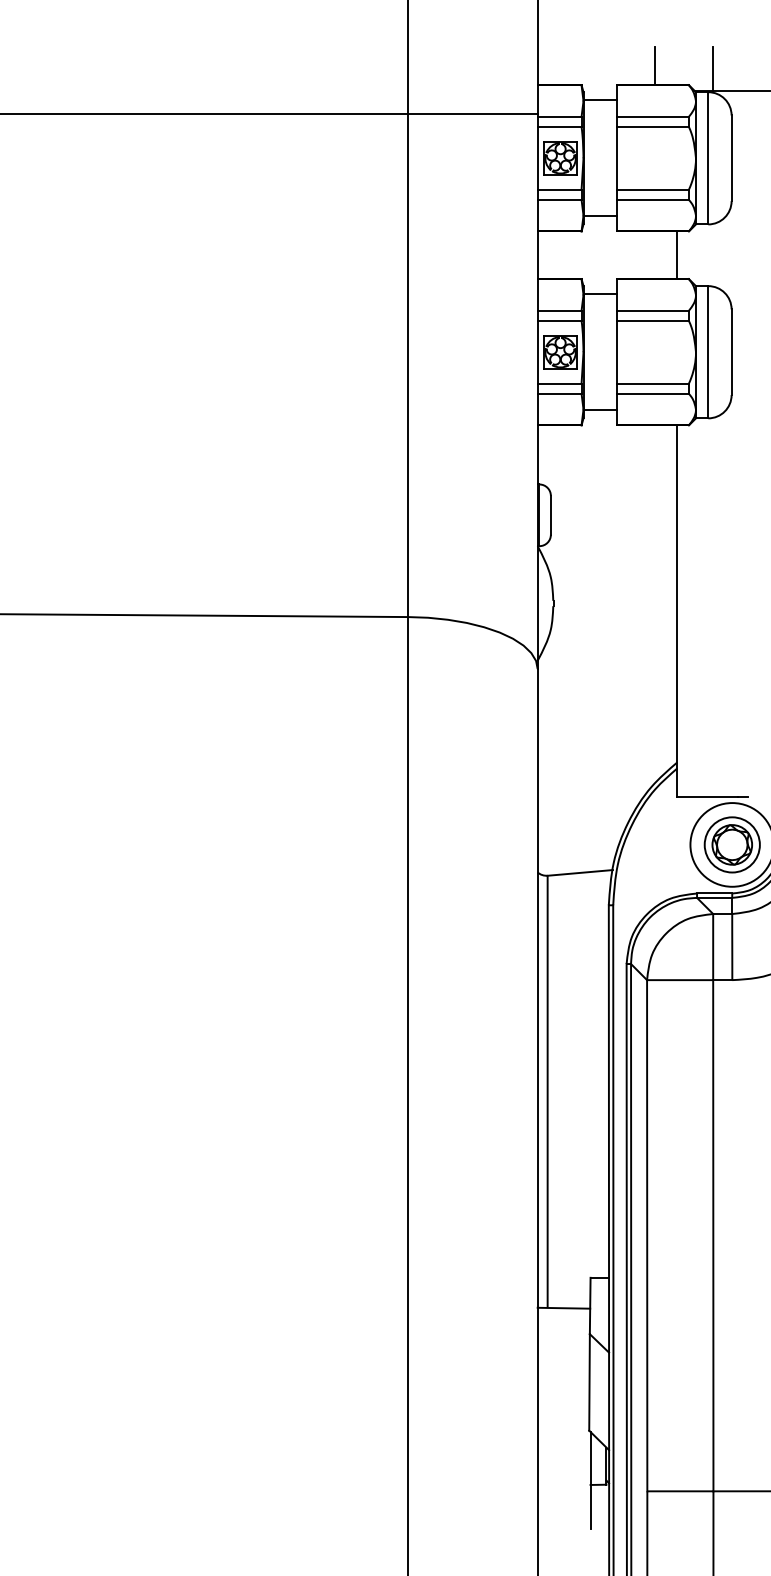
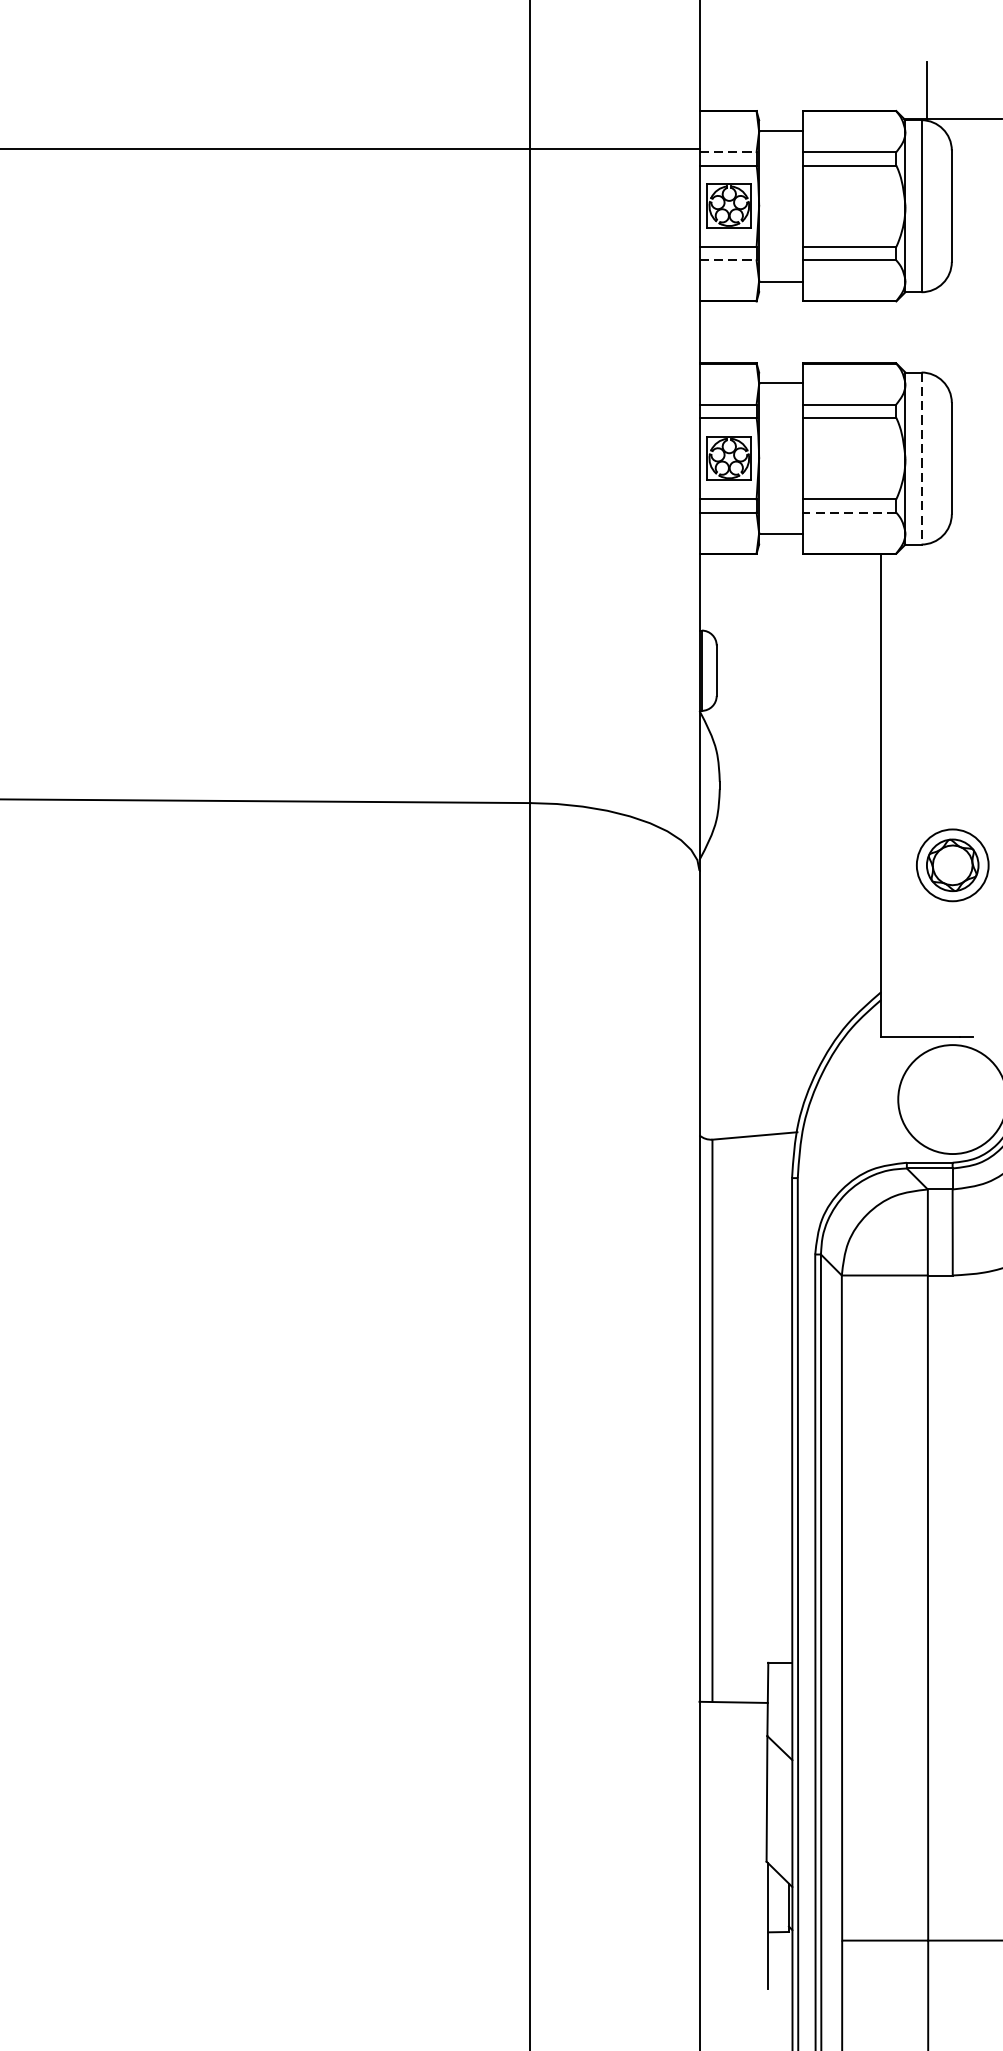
line: (655, 66) -> (852, 86), removed
line: (559, 116) -> (727, 151), solid -> dashed
line: (559, 199) -> (727, 259), solid -> dashed
line: (677, 255) -> (881, 332), removed
line: (708, 352) -> (921, 458), solid -> dashed
line: (652, 393) -> (848, 512), solid -> dashed
part: (731, 844) -> (951, 864), moved

